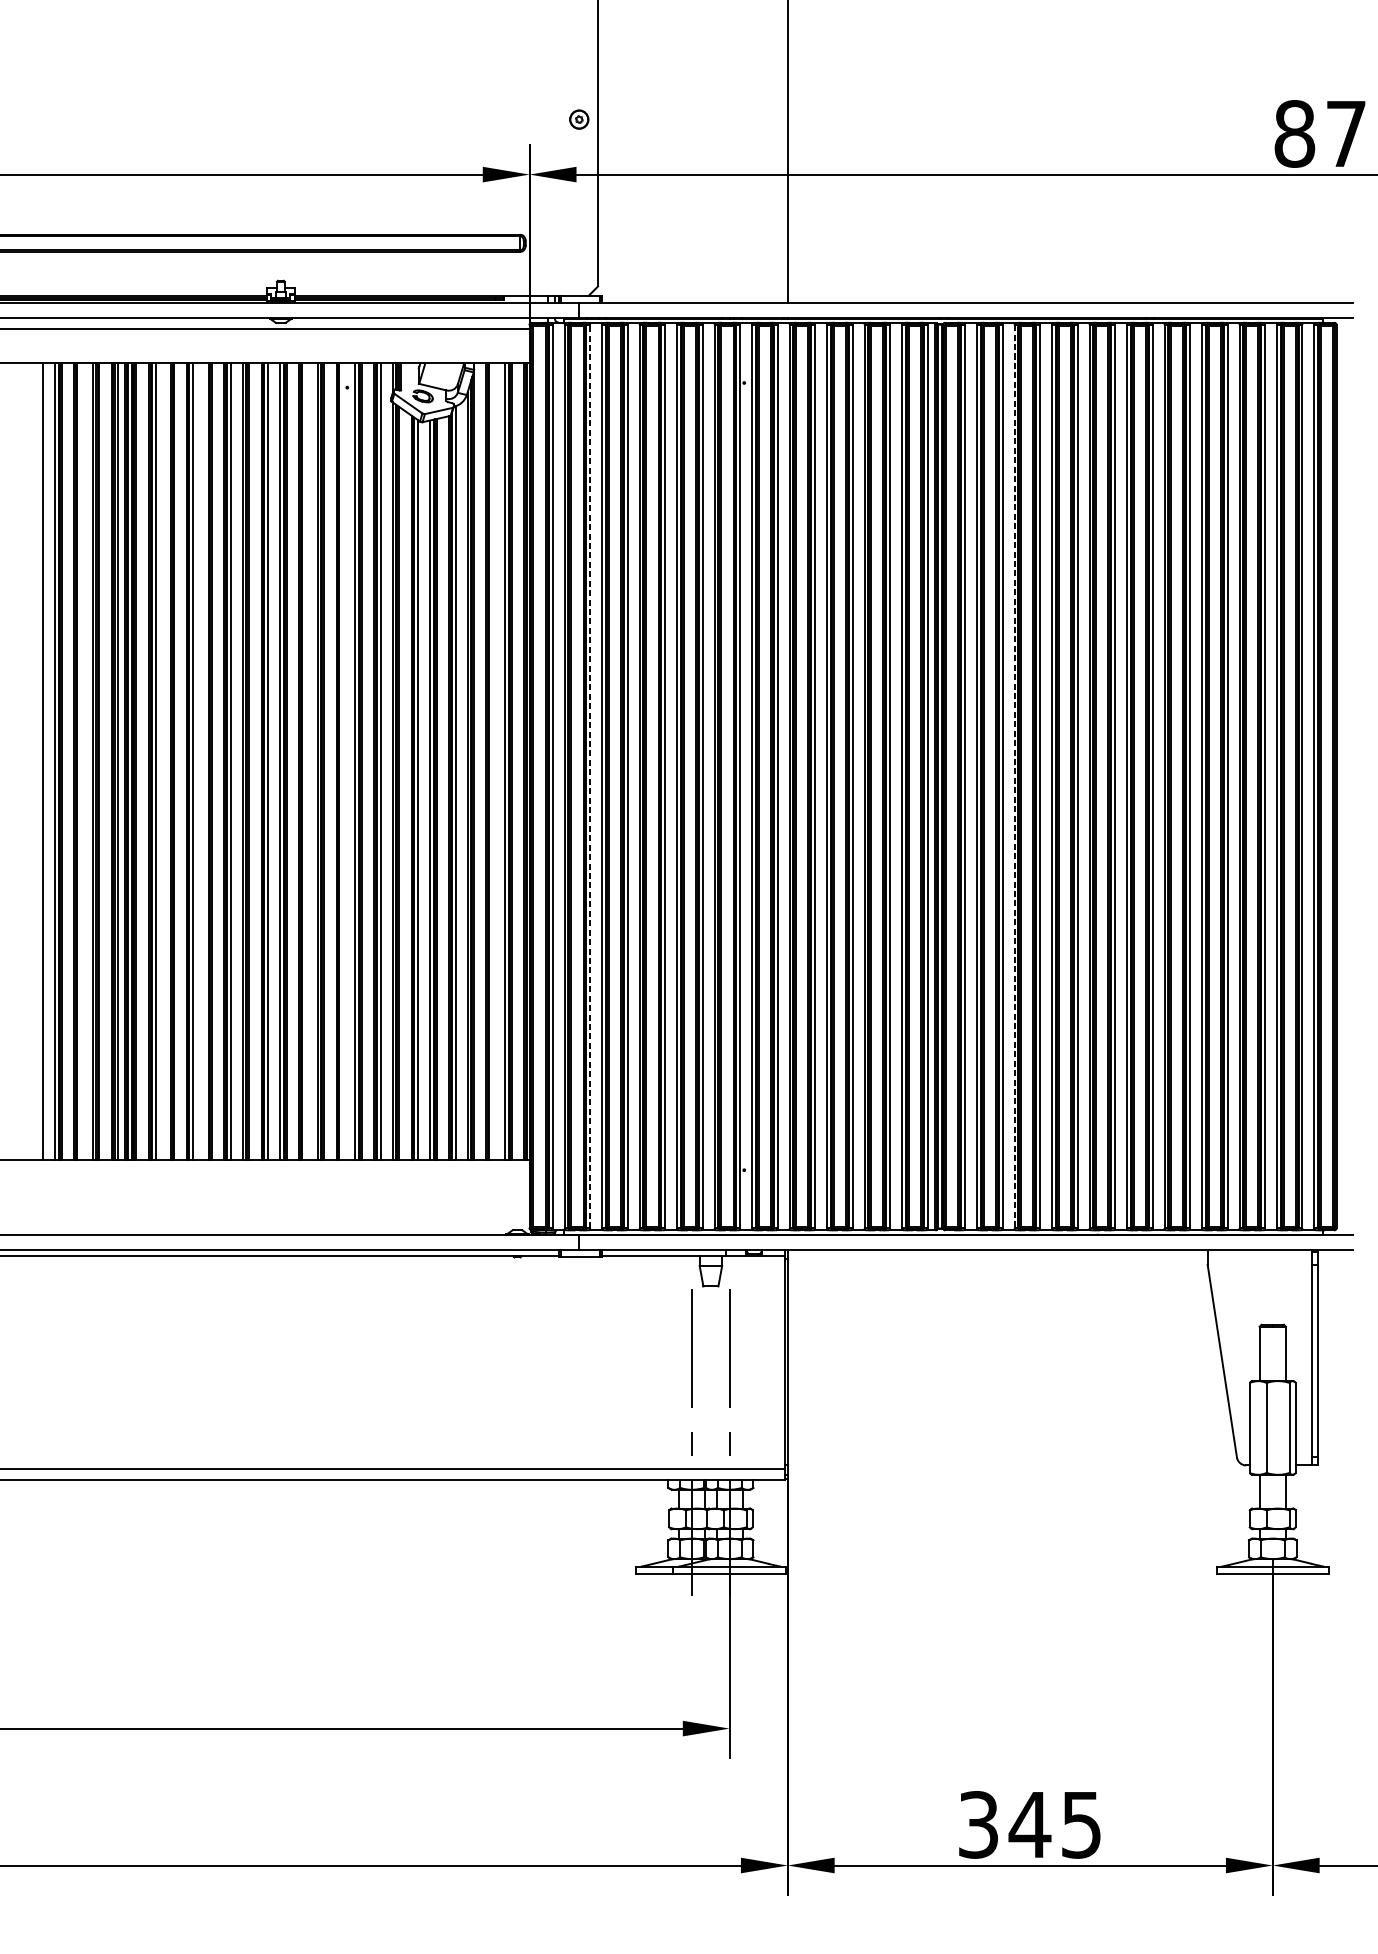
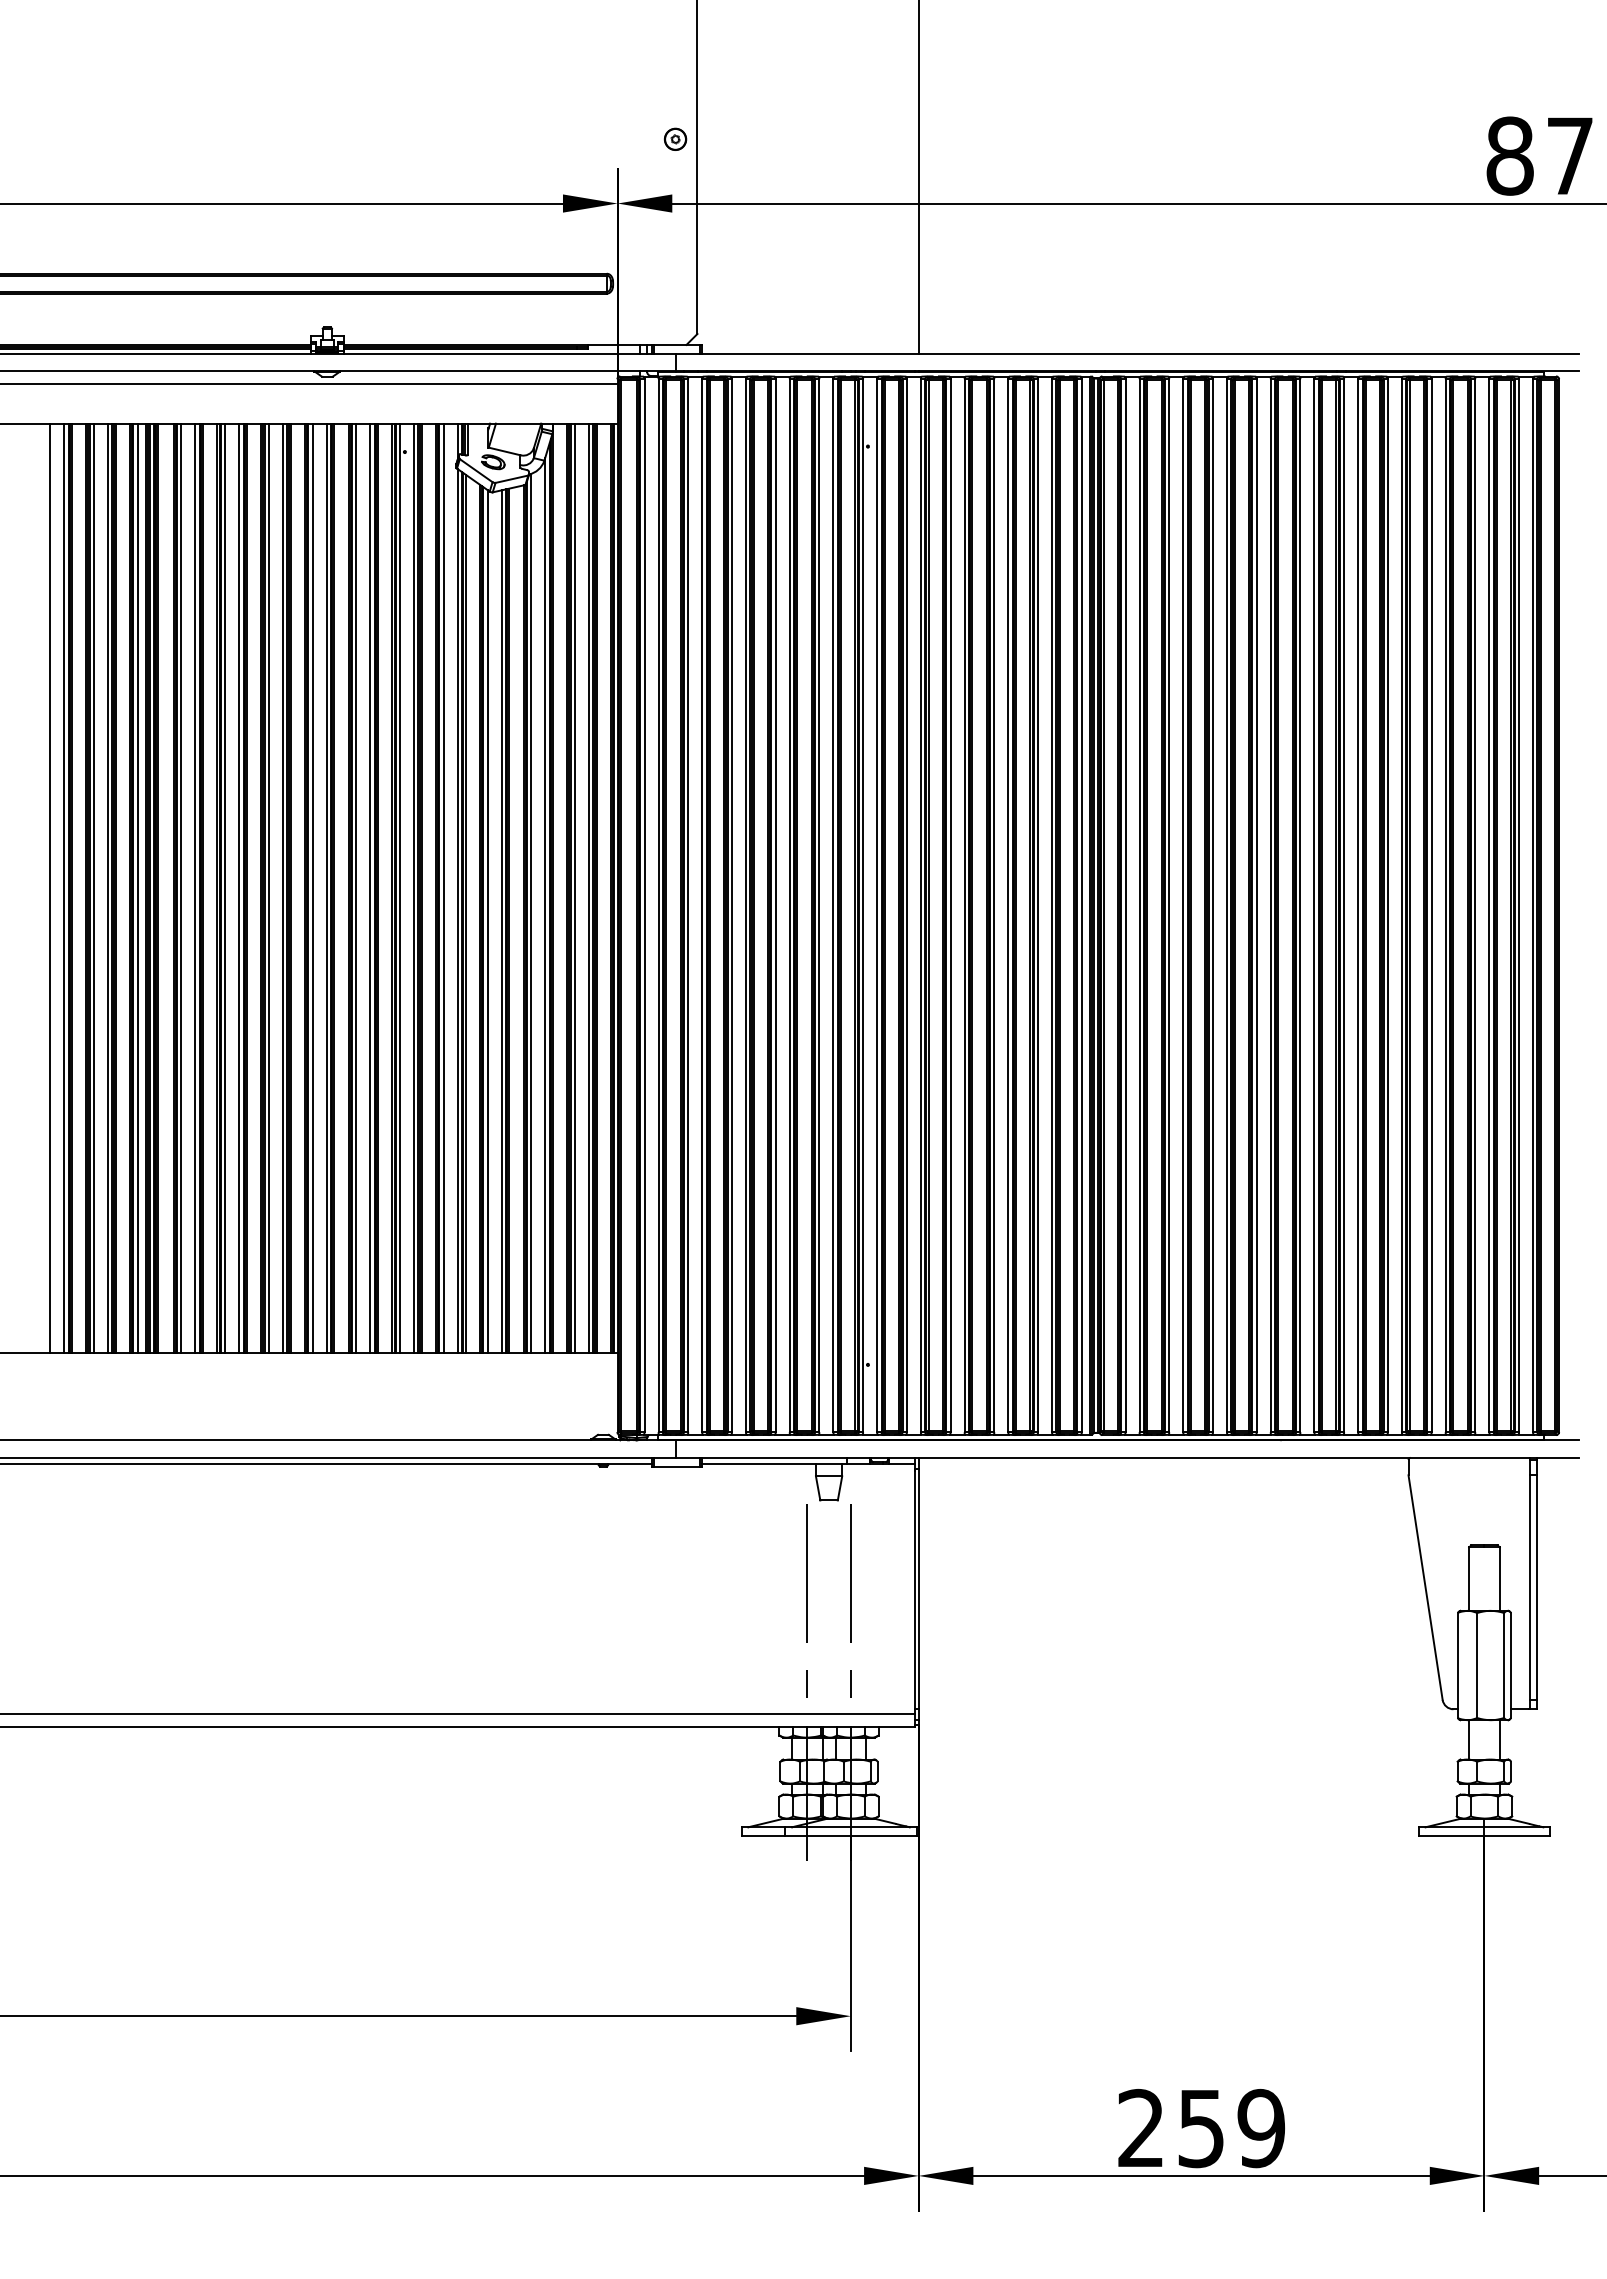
line: (81, 760) -> (94, 887), added
line: (167, 760) -> (195, 887), added
line: (205, 760) -> (239, 887), added
line: (305, 760) -> (356, 887), added
line: (343, 760) -> (400, 887), added
line: (493, 760) -> (575, 887), added
line: (590, 776) -> (688, 905), dashed -> solid
line: (1014, 776) -> (1183, 905), dashed -> solid
text: (1030, 1824) -> (1201, 2128), 345 -> 259

